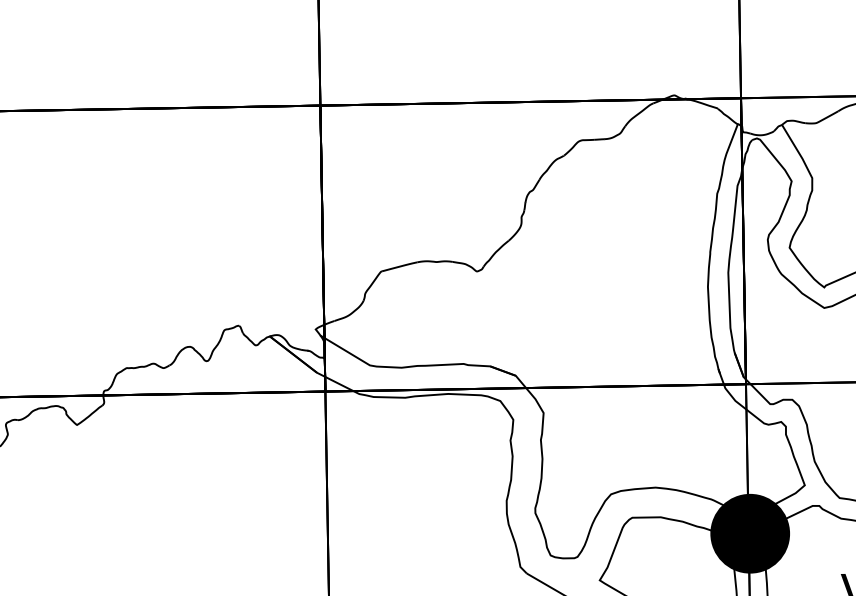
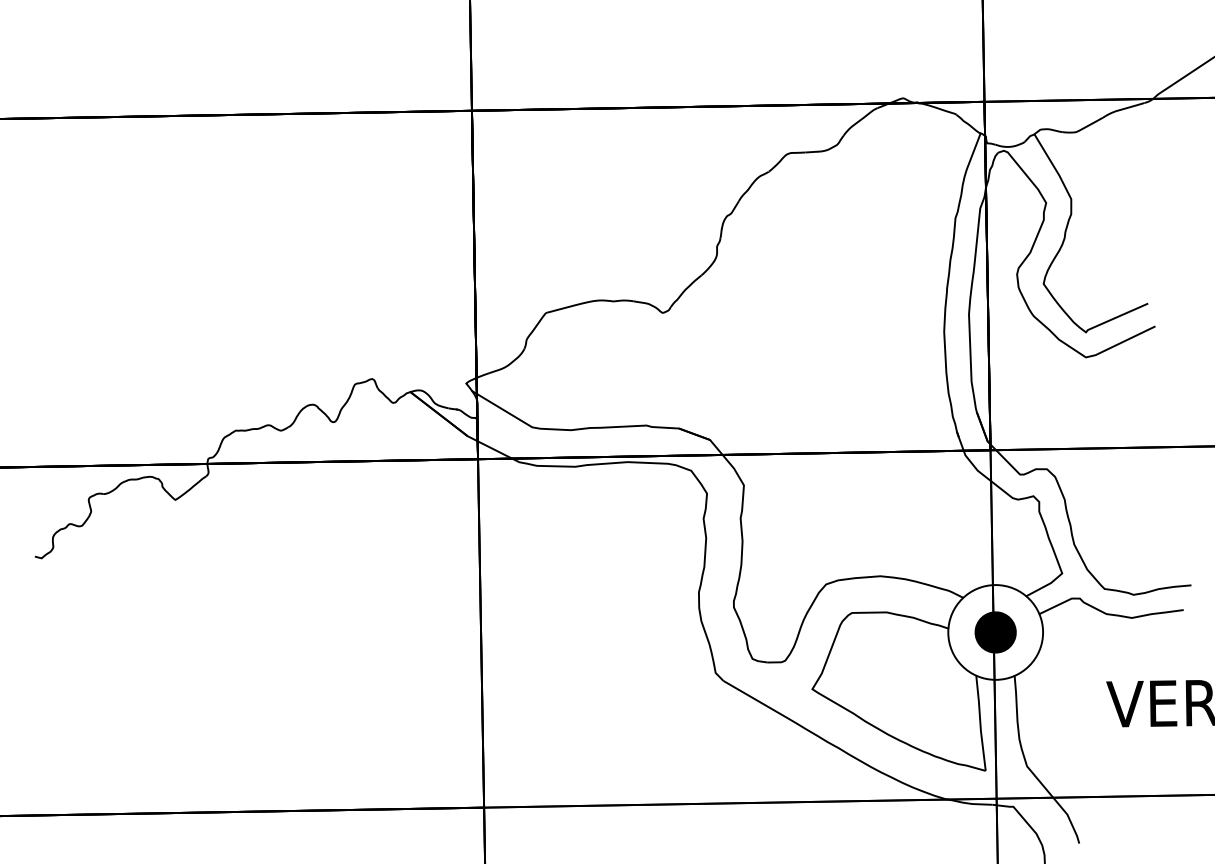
fill: (750, 533) -> (995, 632), removed

